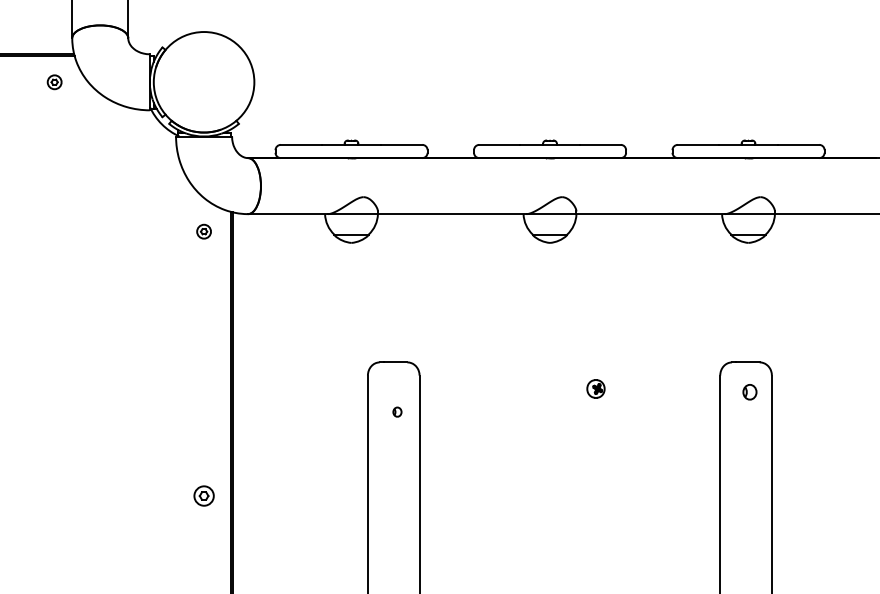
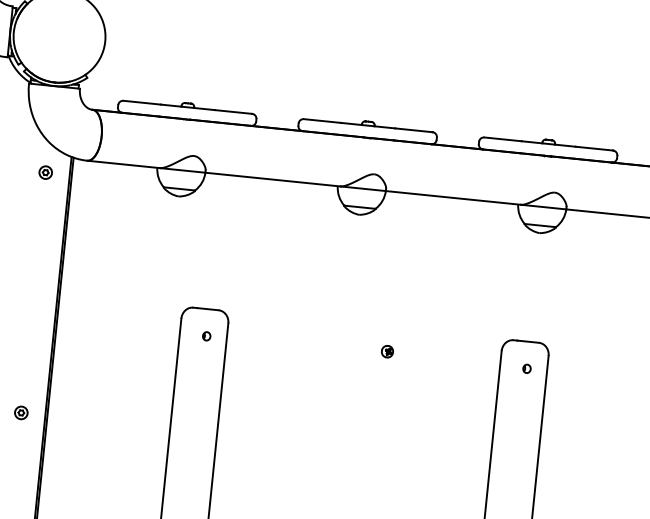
part: (595, 388) -> (387, 351), size x0.71
part: (749, 391) -> (526, 368), size x0.62
part: (397, 411) -> (206, 335), moved
part: (203, 495) -> (20, 412), size x0.71

